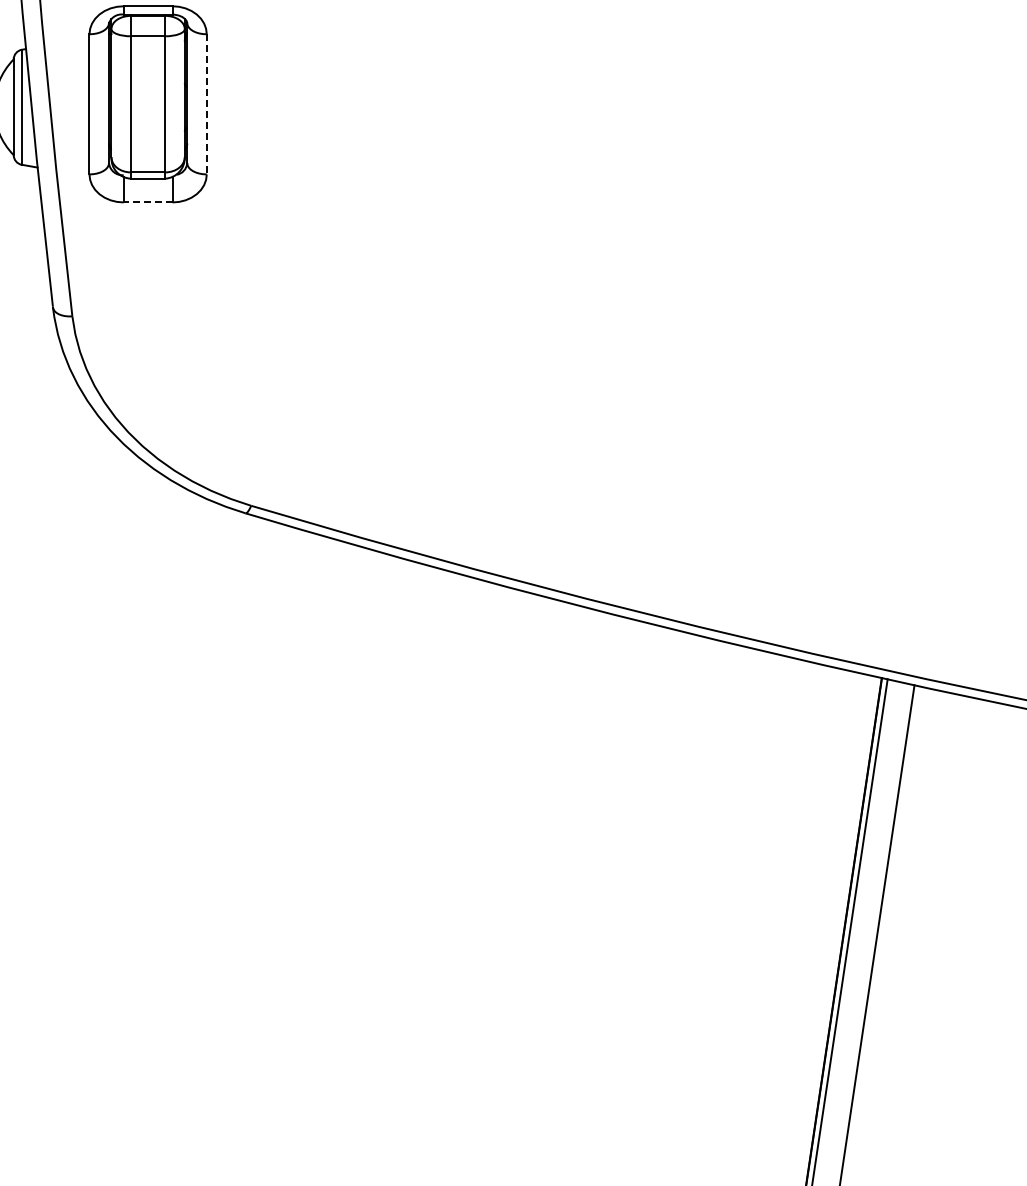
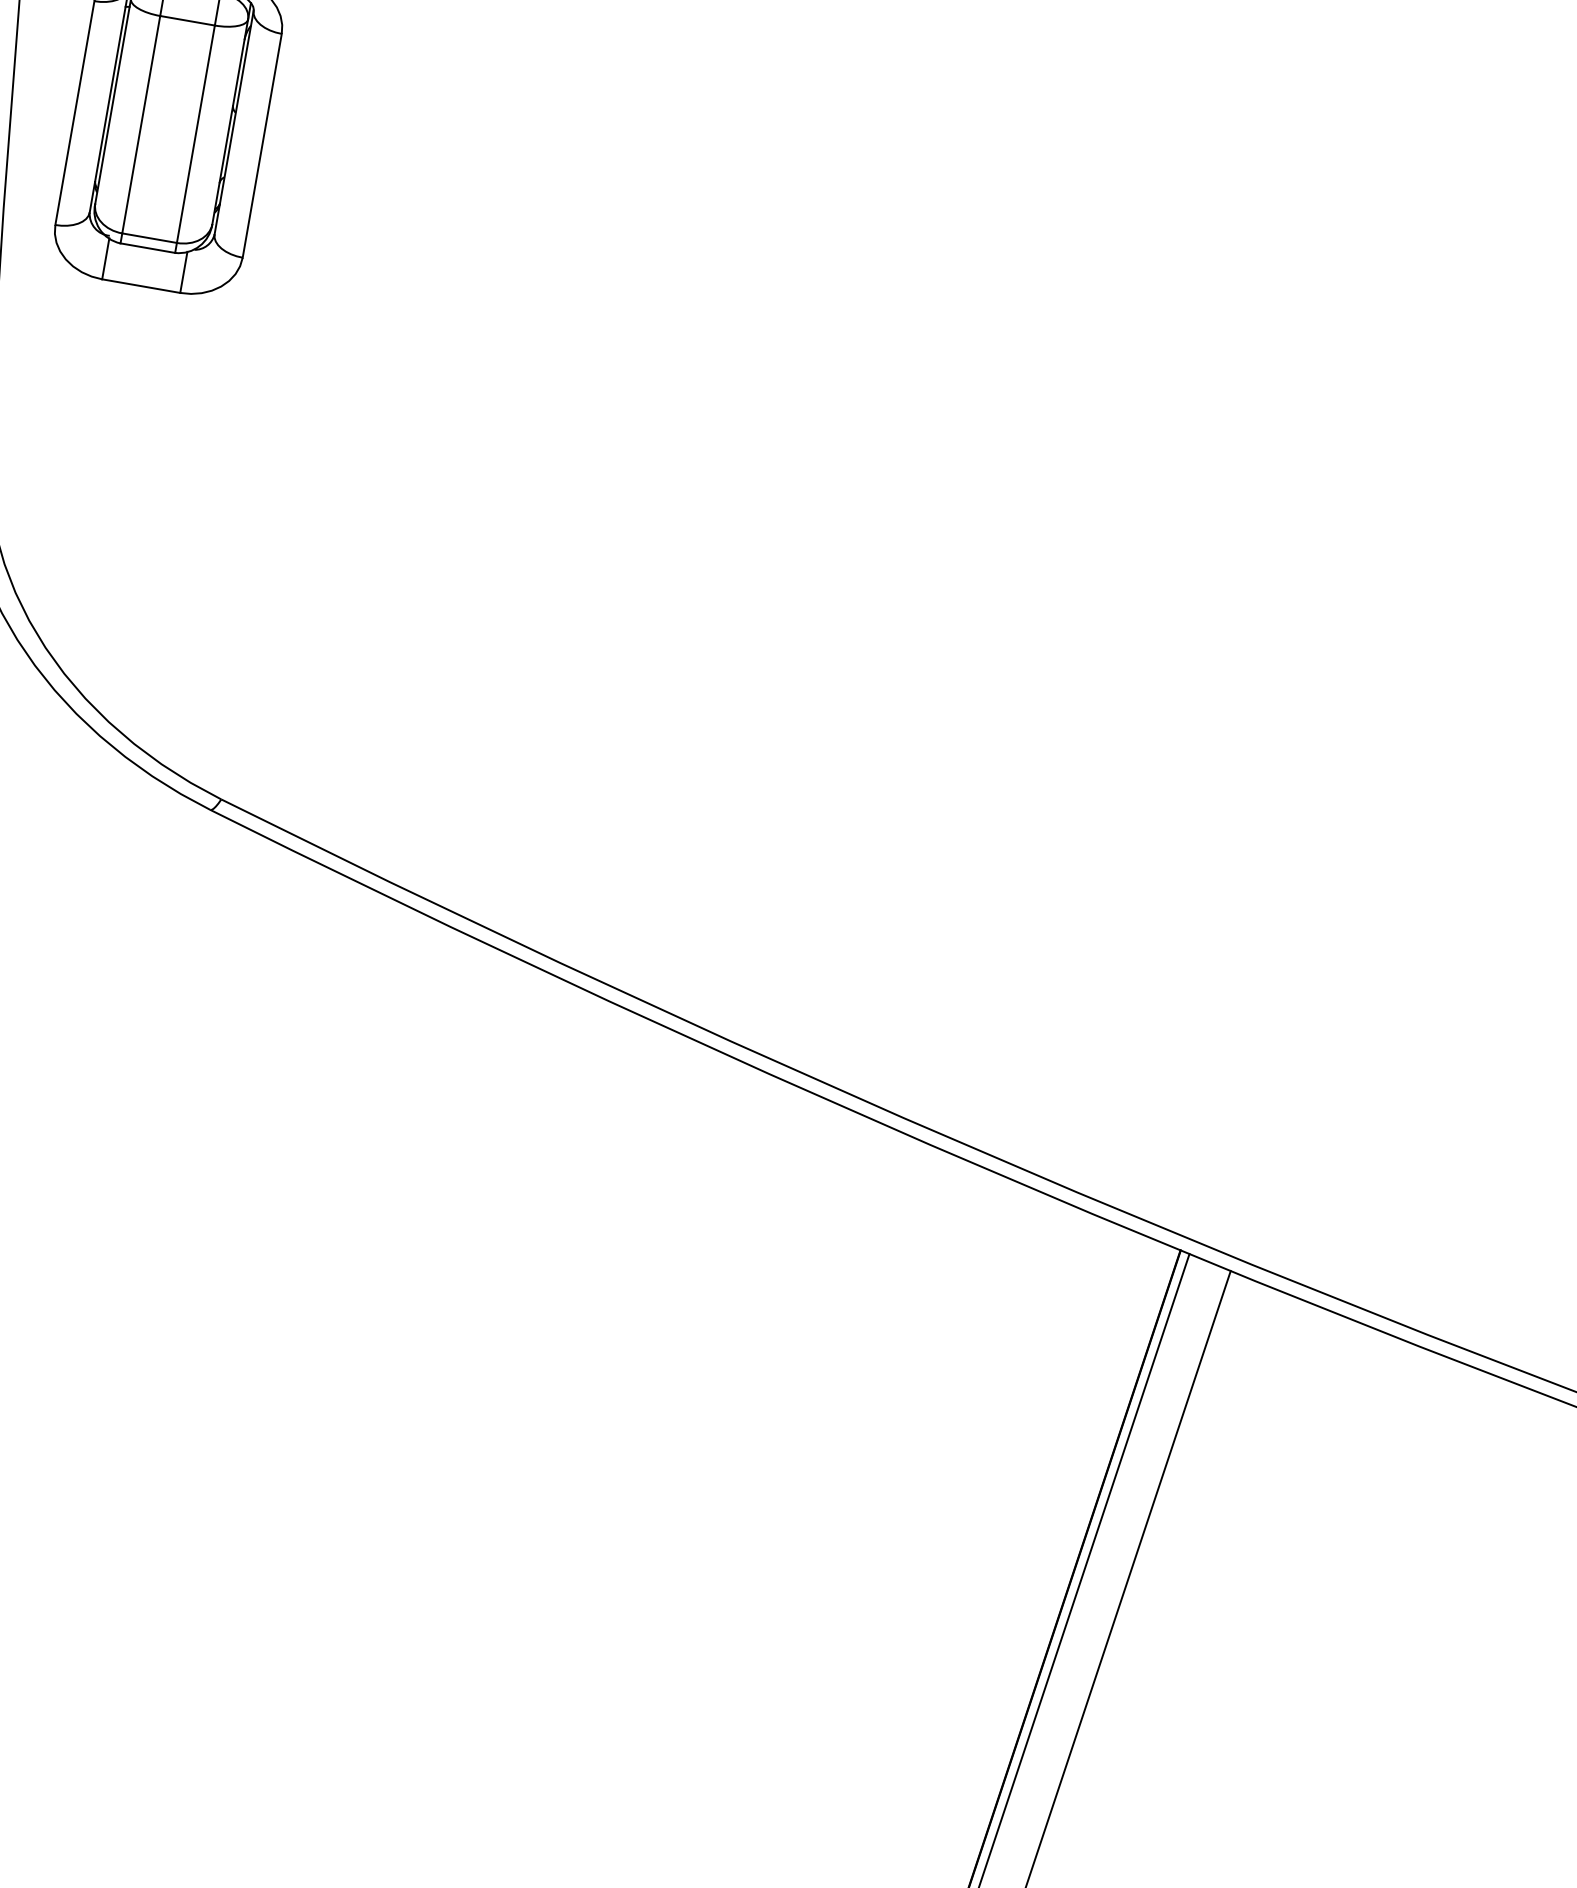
line: (206, 104) -> (261, 145), dashed -> solid
line: (147, 202) -> (140, 286), dashed -> solid

